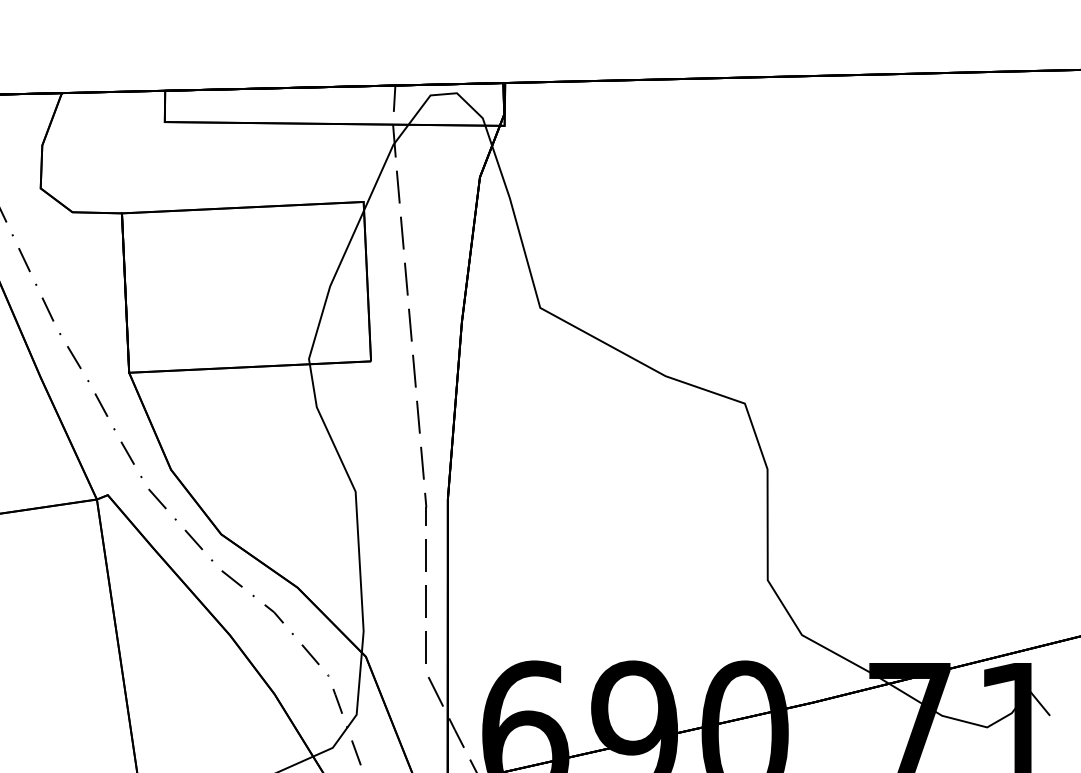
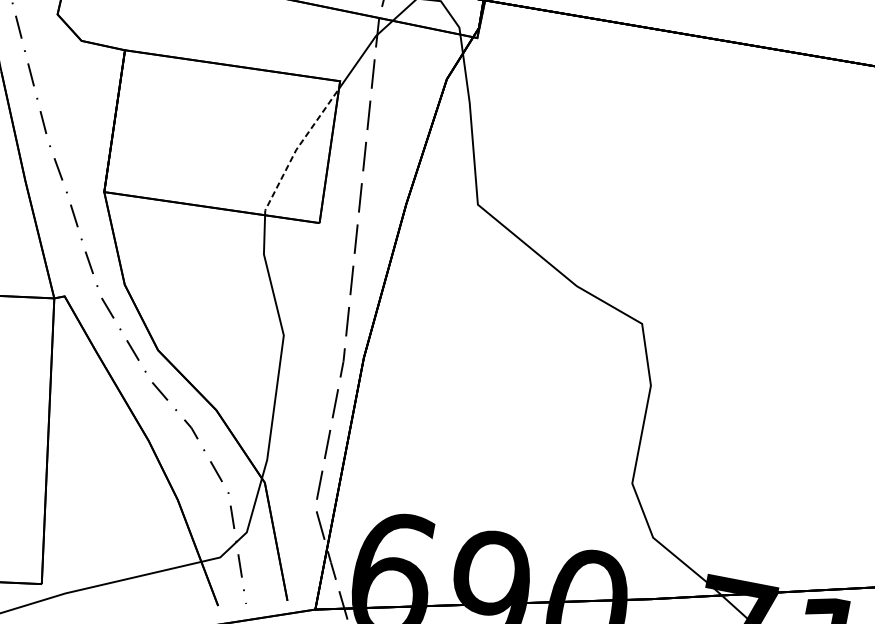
line: (330, 286) -> (296, 150), solid -> dashed

